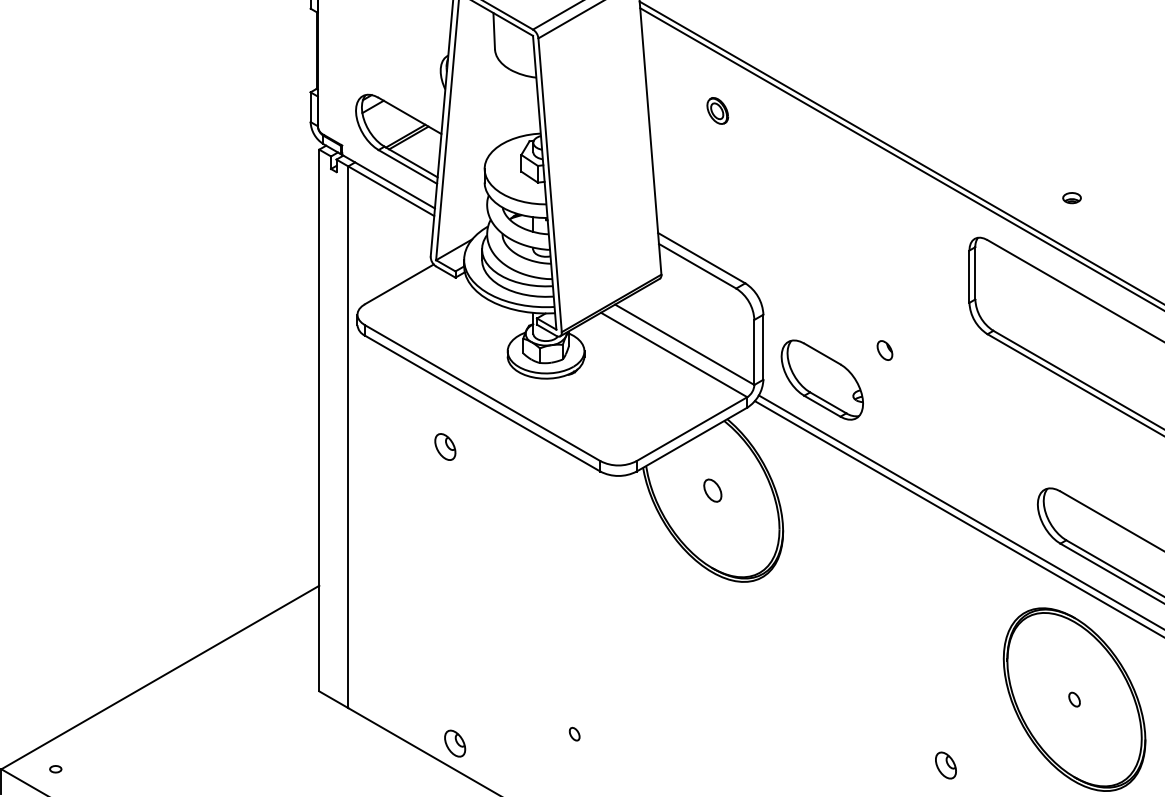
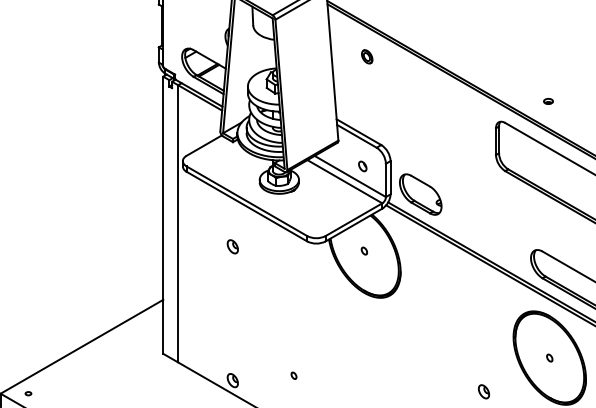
part: (884, 350) -> (362, 166), moved
part: (444, 446) -> (232, 246), moved
part: (710, 489) -> (363, 250), size x0.62

